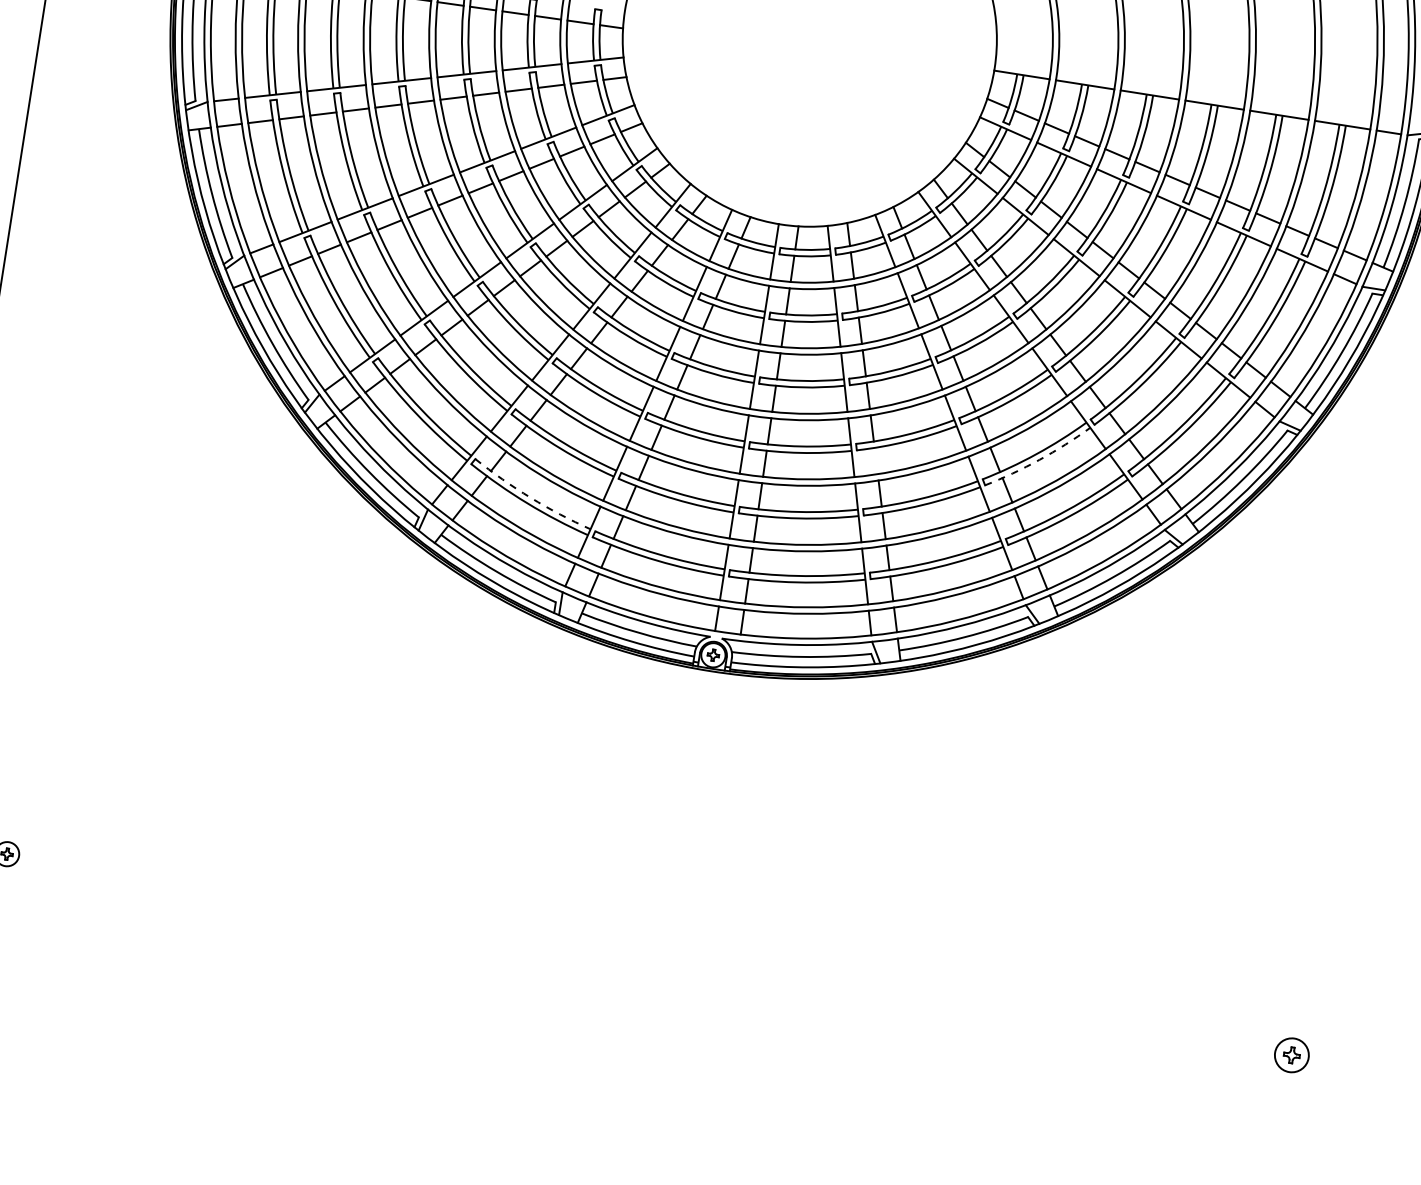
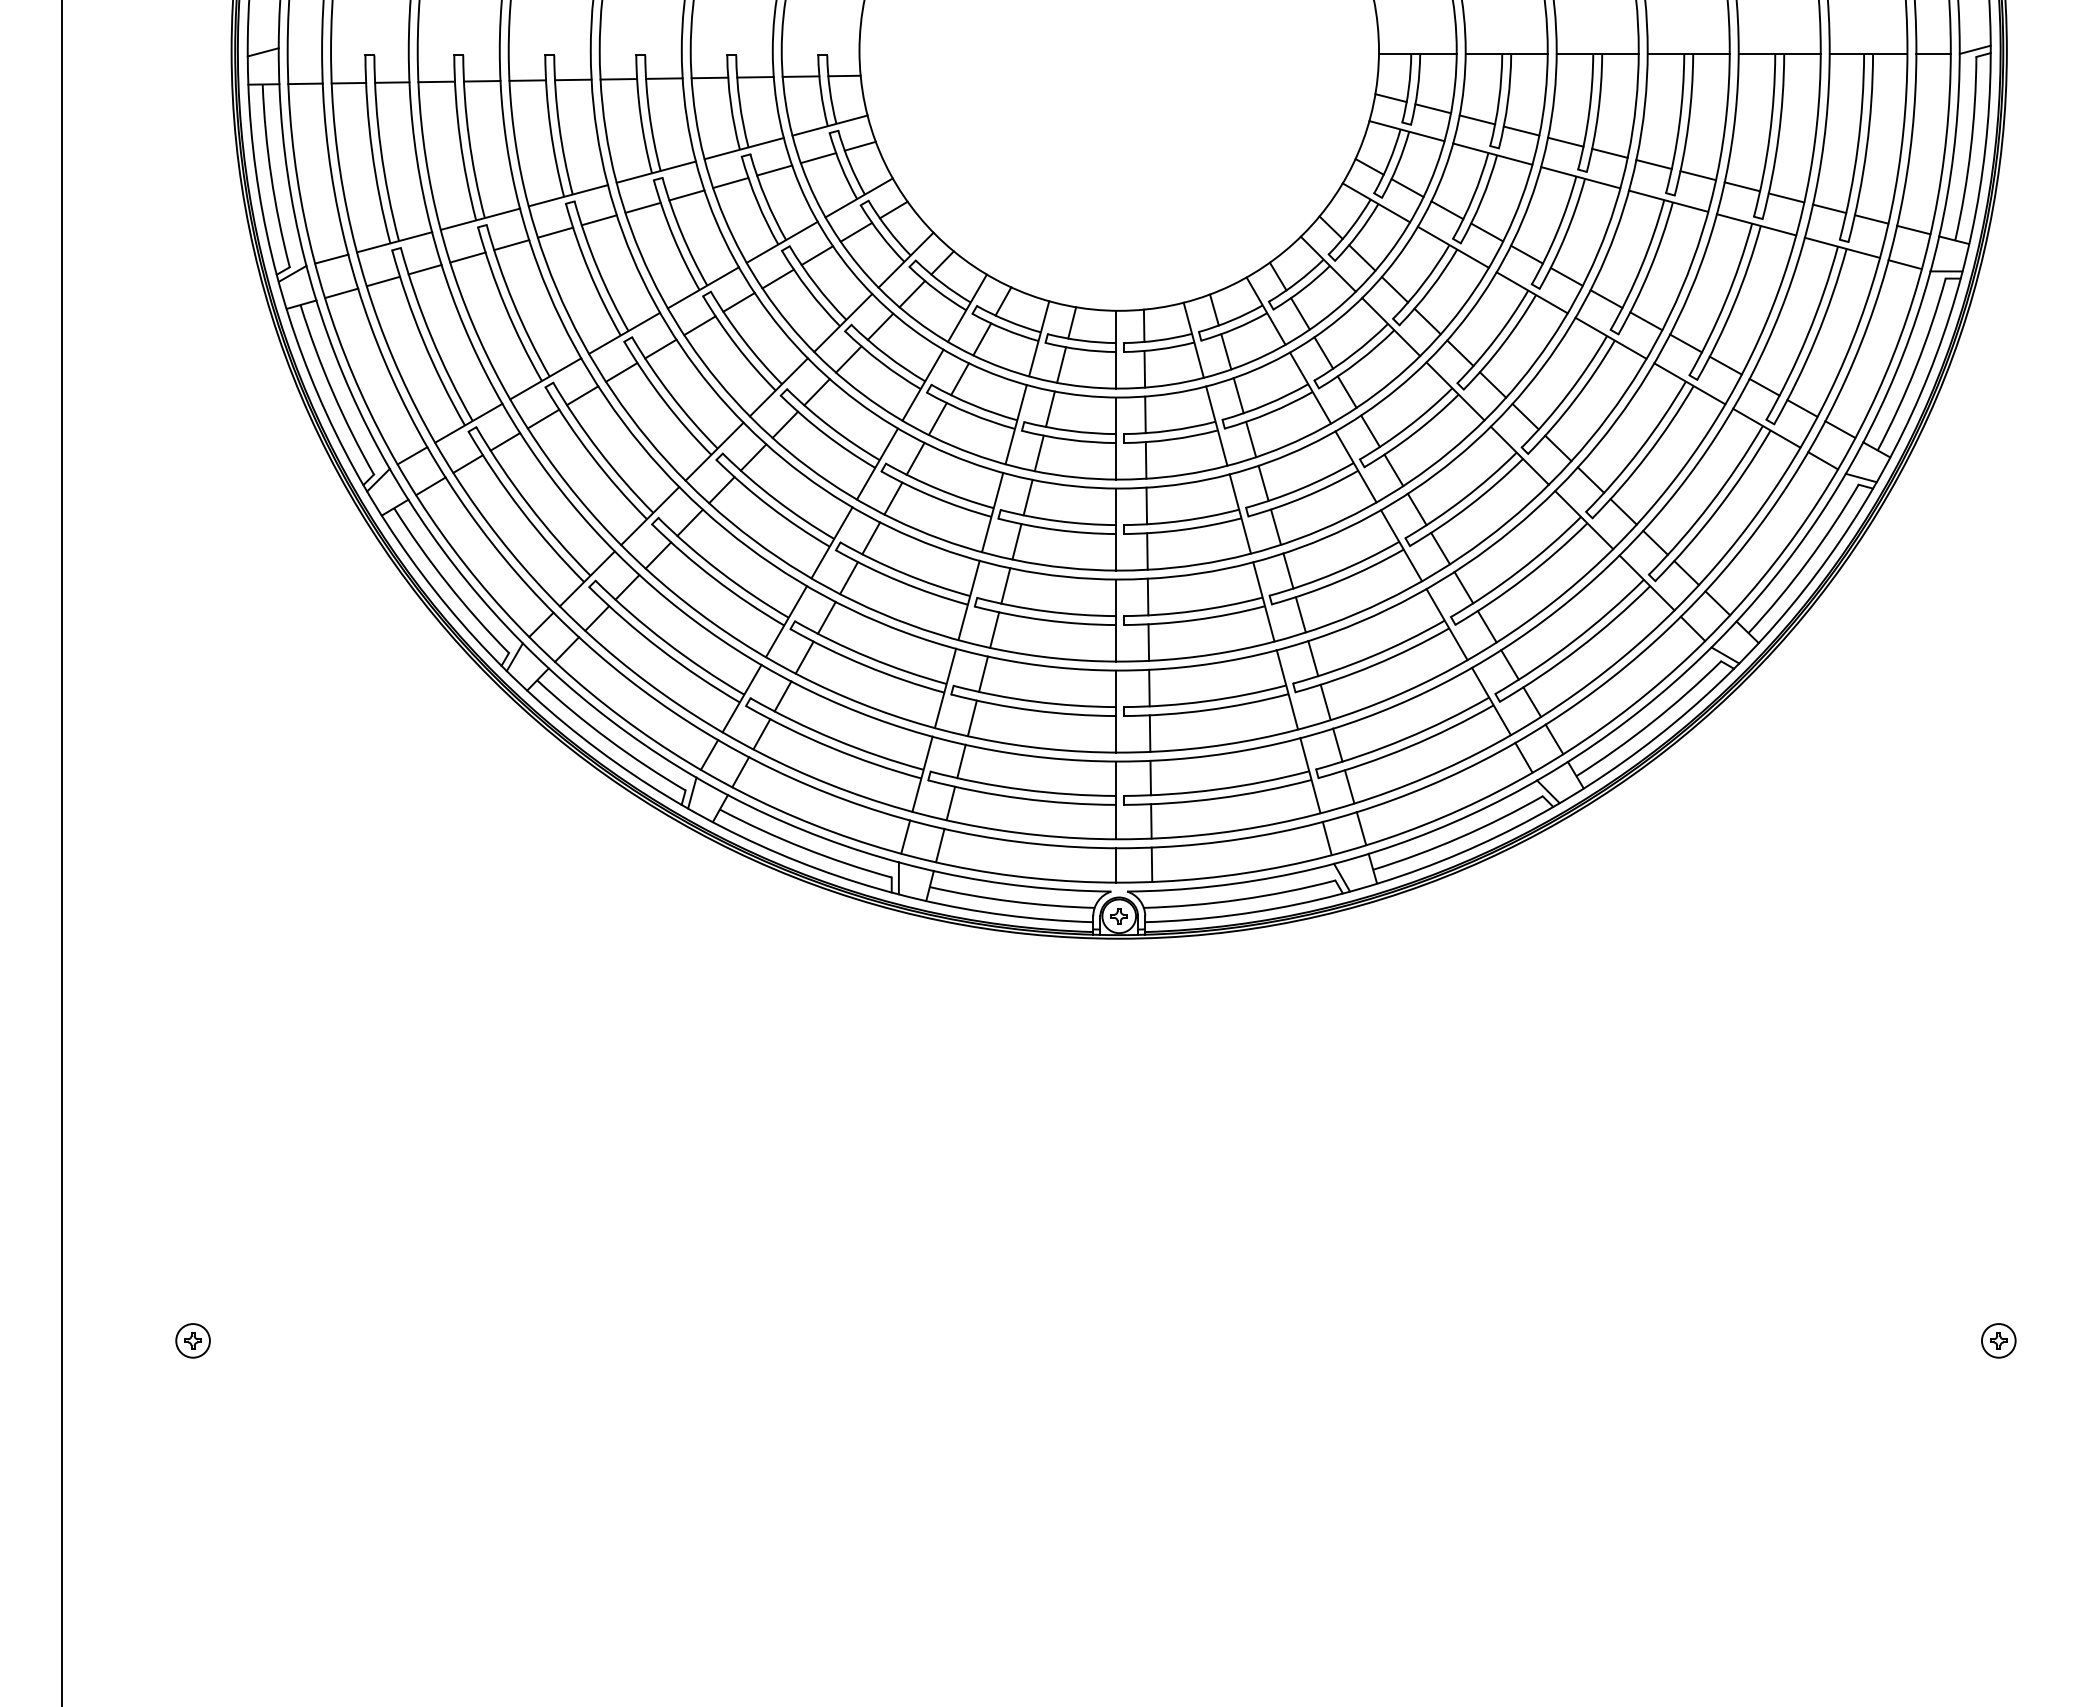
line: (876, 460) -> (1300, 614), added
arc: (1039, 460) -> (1524, 578), dashed -> solid
arc: (530, 497) -> (834, 739), dashed -> solid
part: (1291, 1055) -> (1998, 1340), size x0.71

